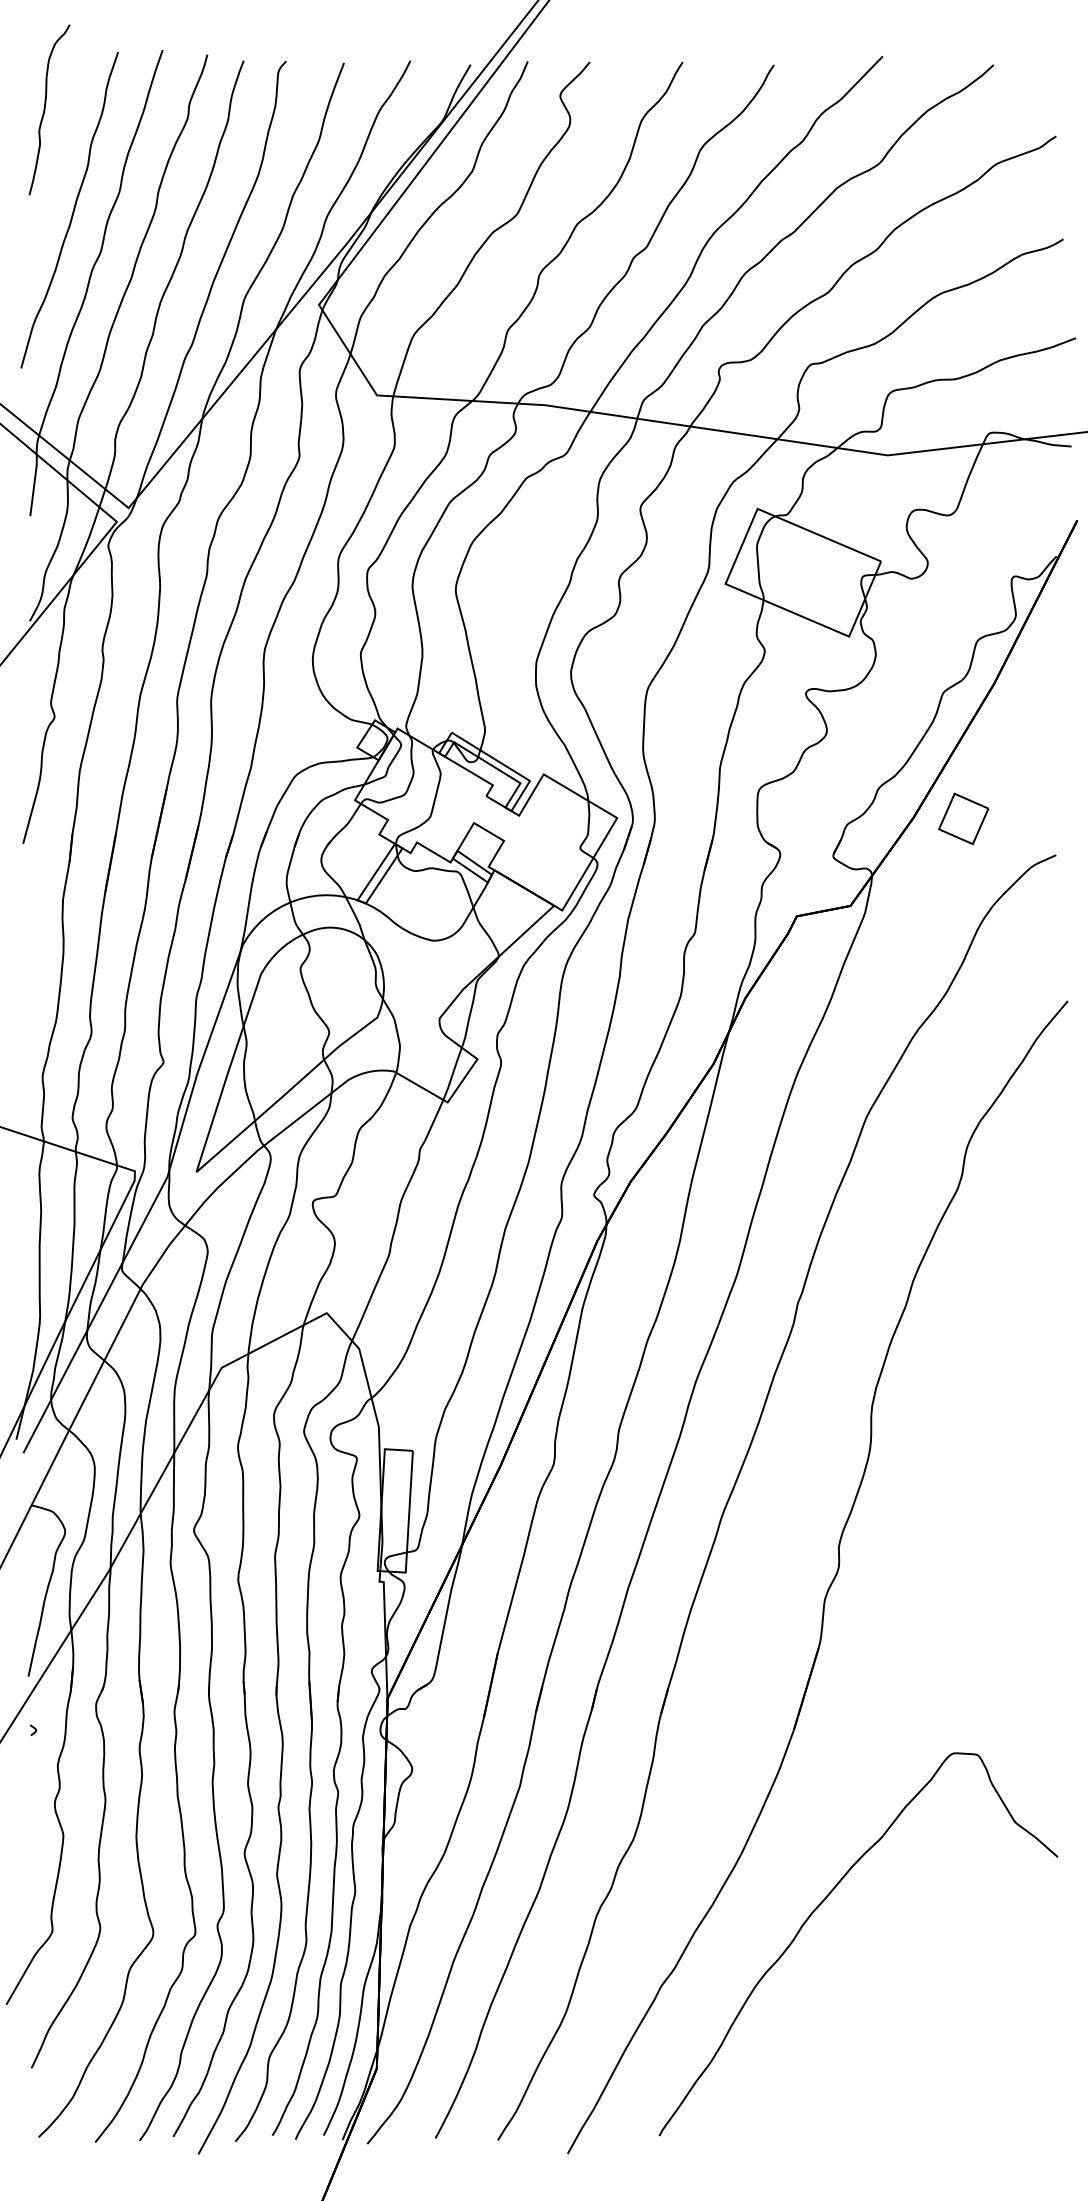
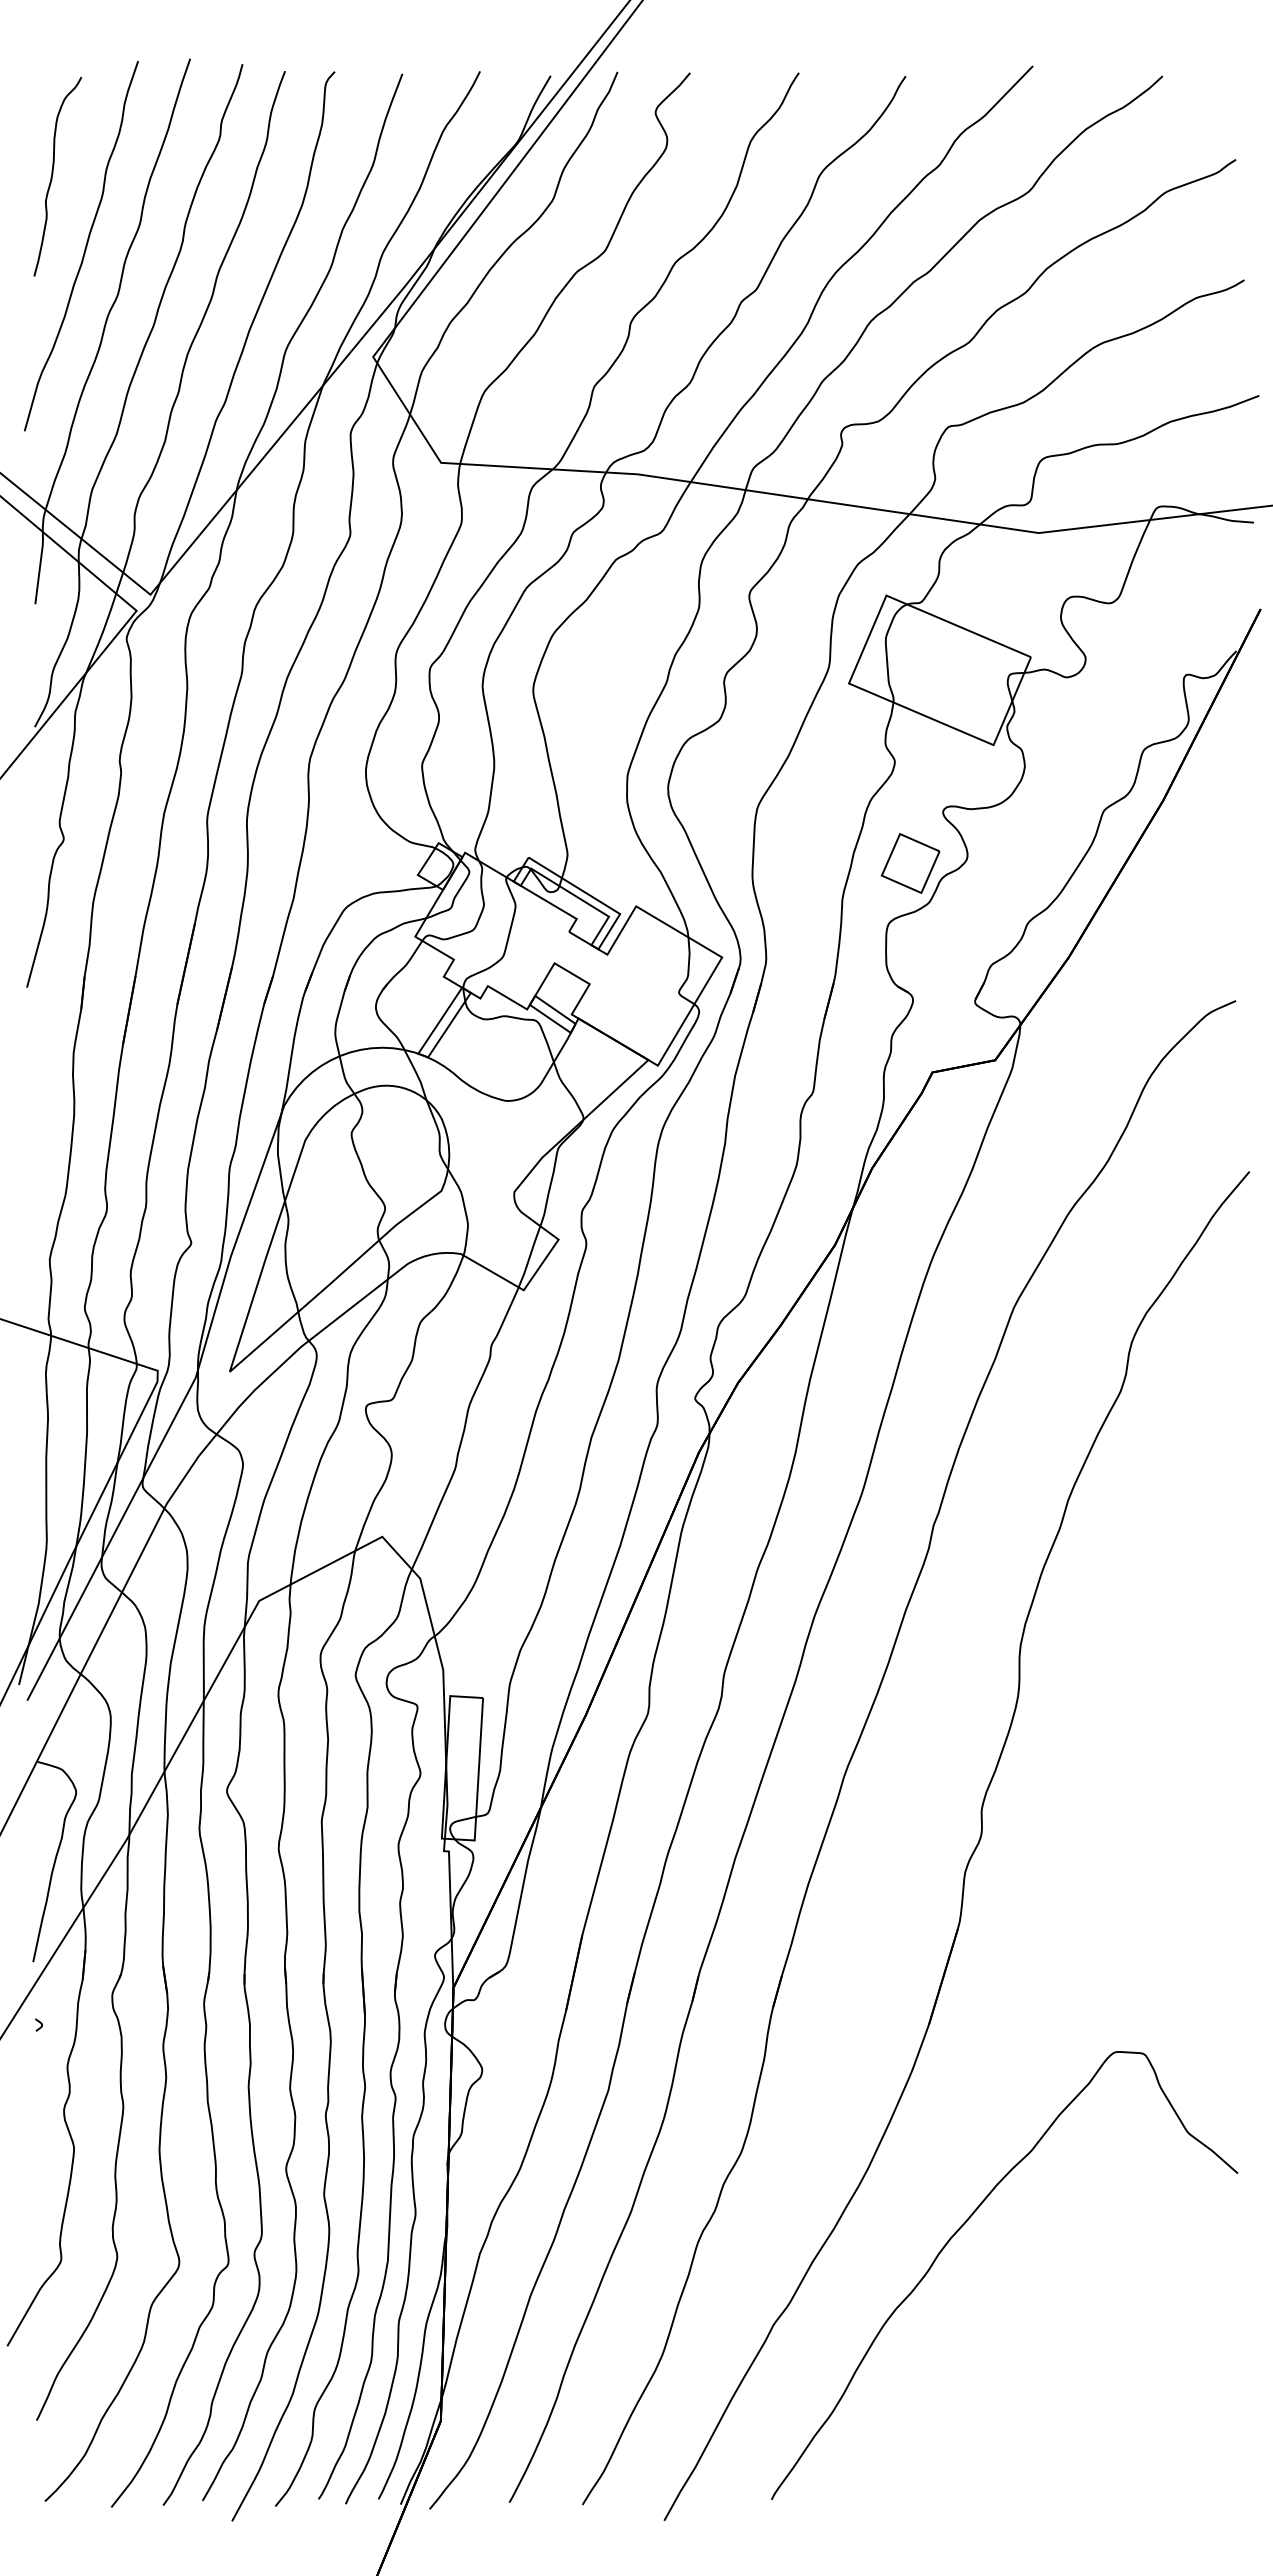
curve: (45, 107) -> (53, 174), moved
part: (963, 818) -> (910, 863), moved

